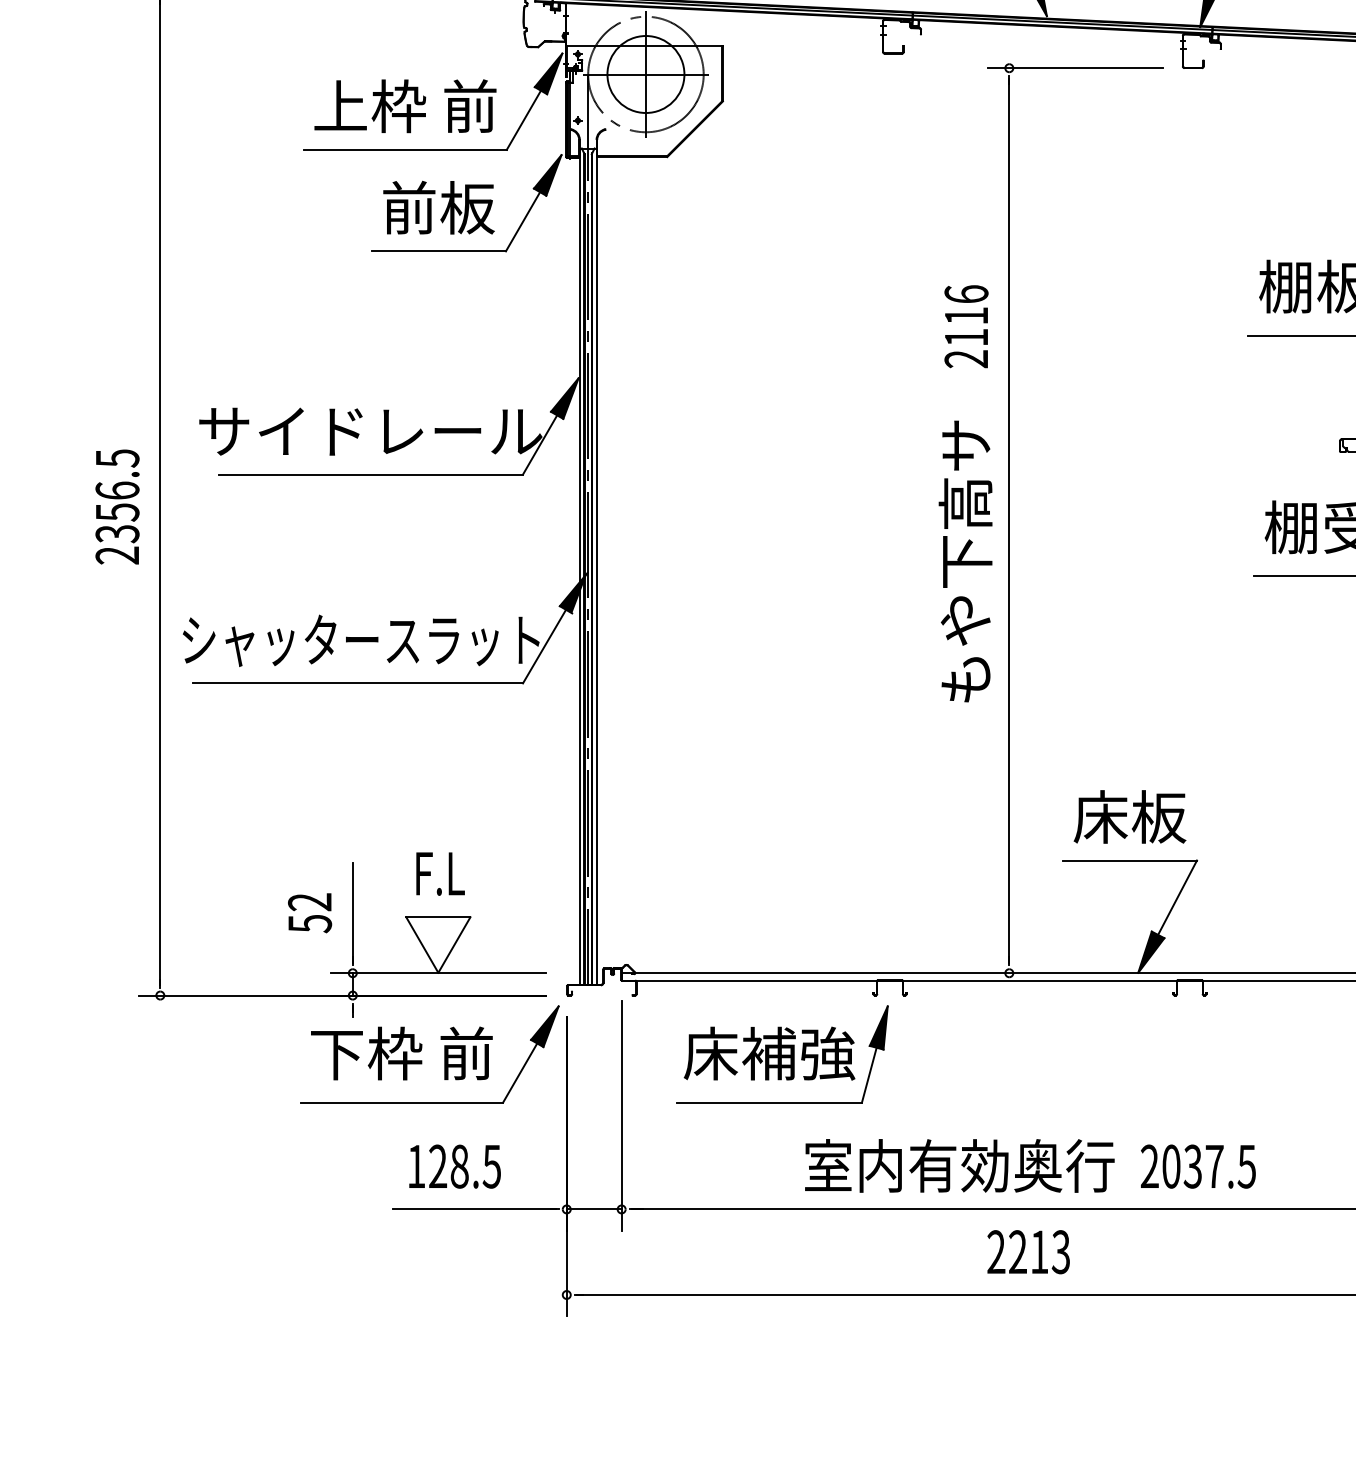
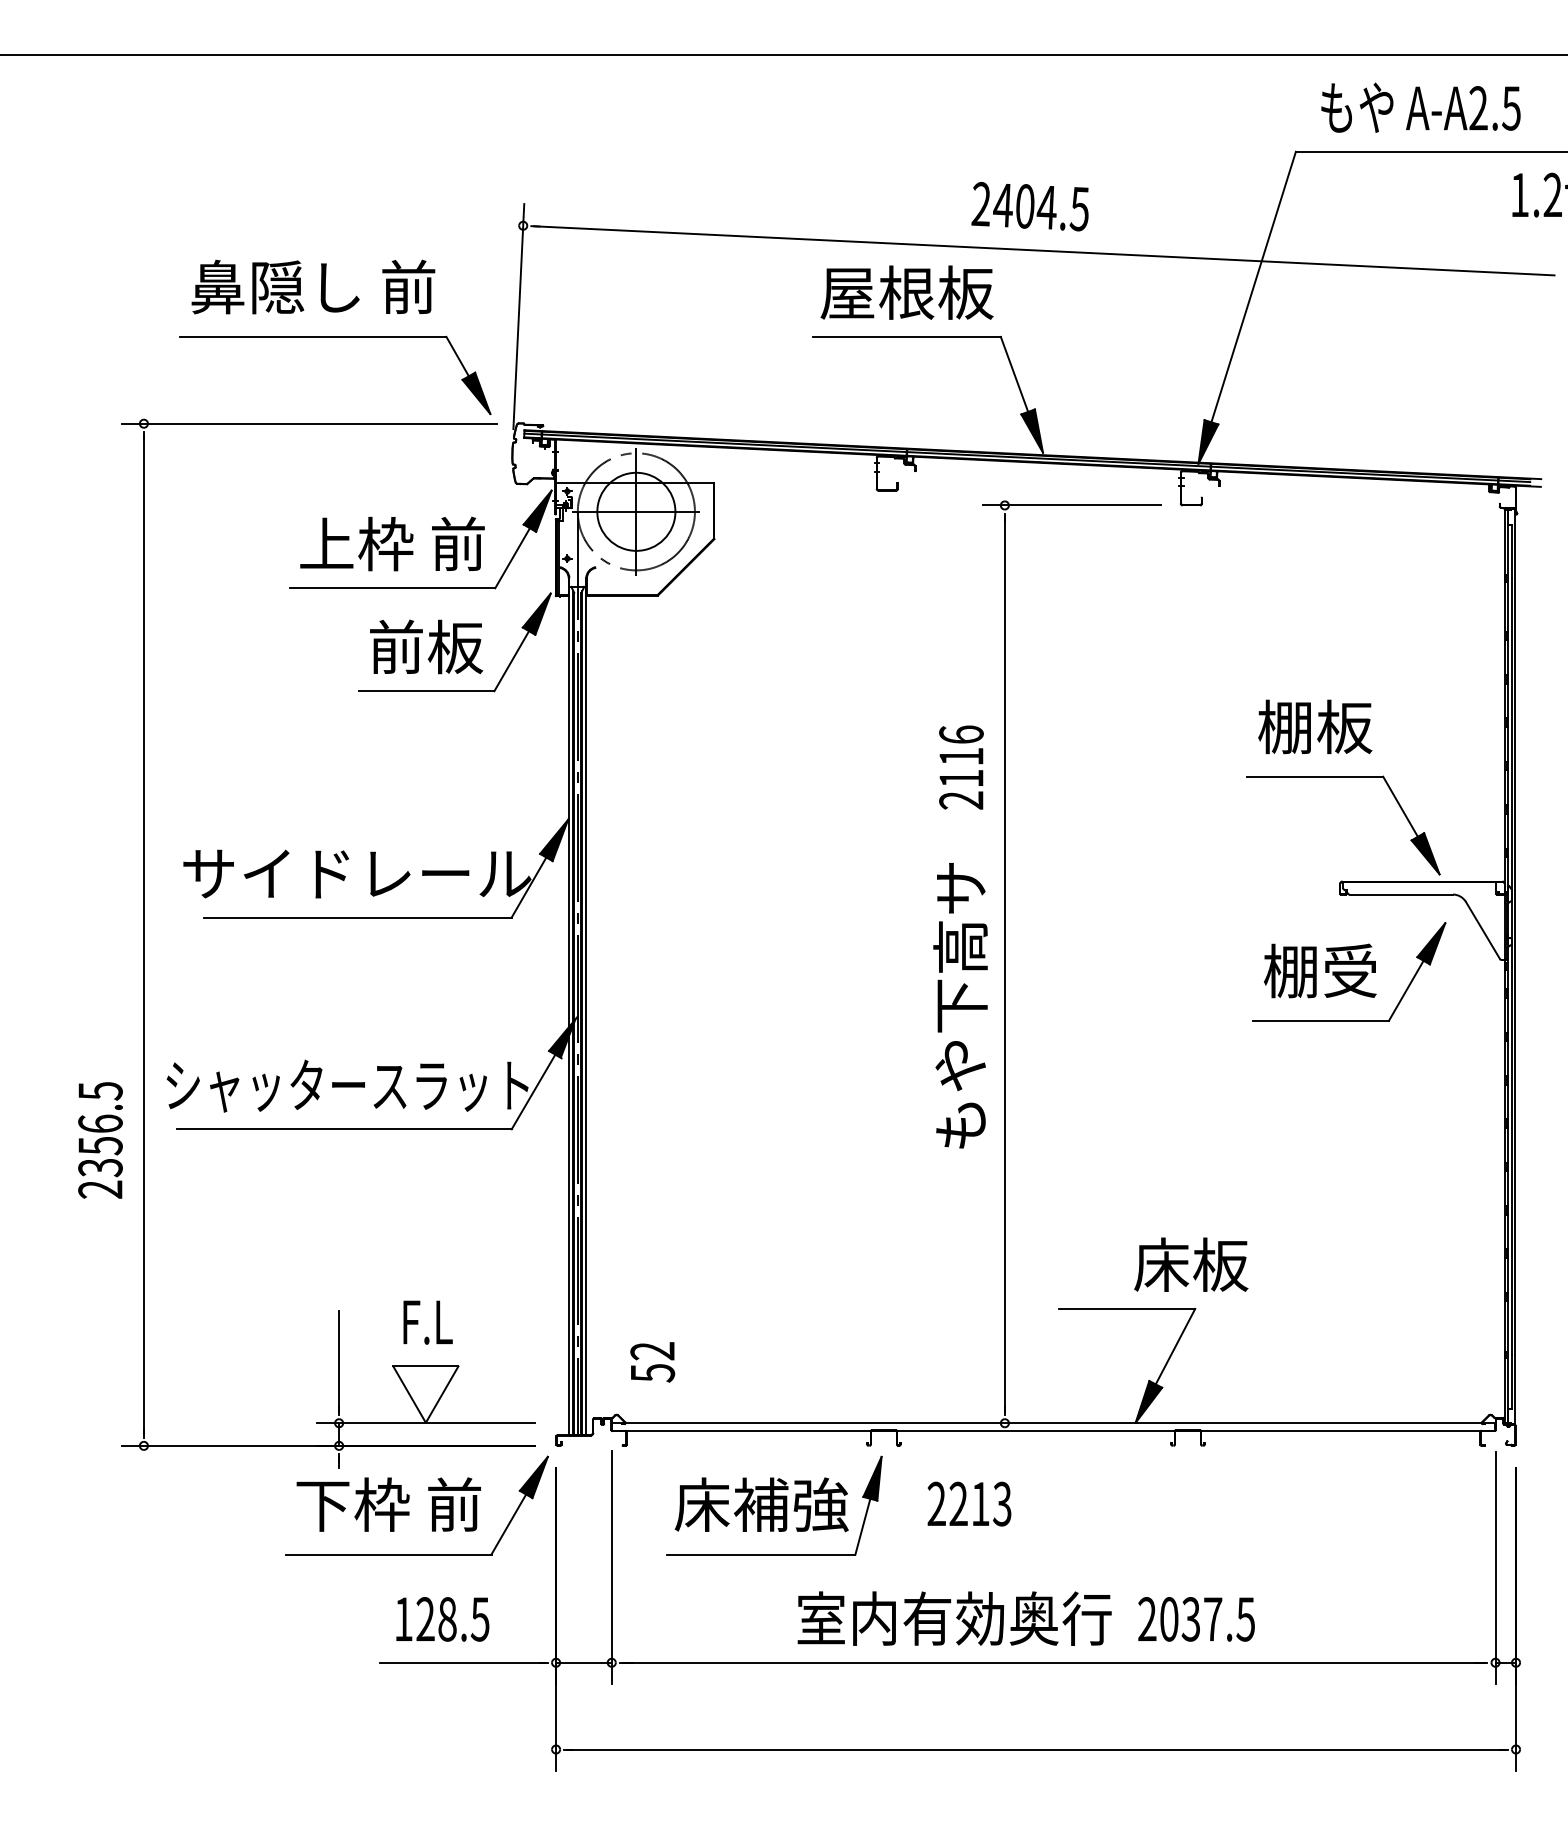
text: (117, 507) -> (100, 1140), moved
text: (1130, 816) -> (1191, 1264), moved
text: (309, 913) -> (652, 1362), moved
text: (1028, 1251) -> (969, 1503), moved

